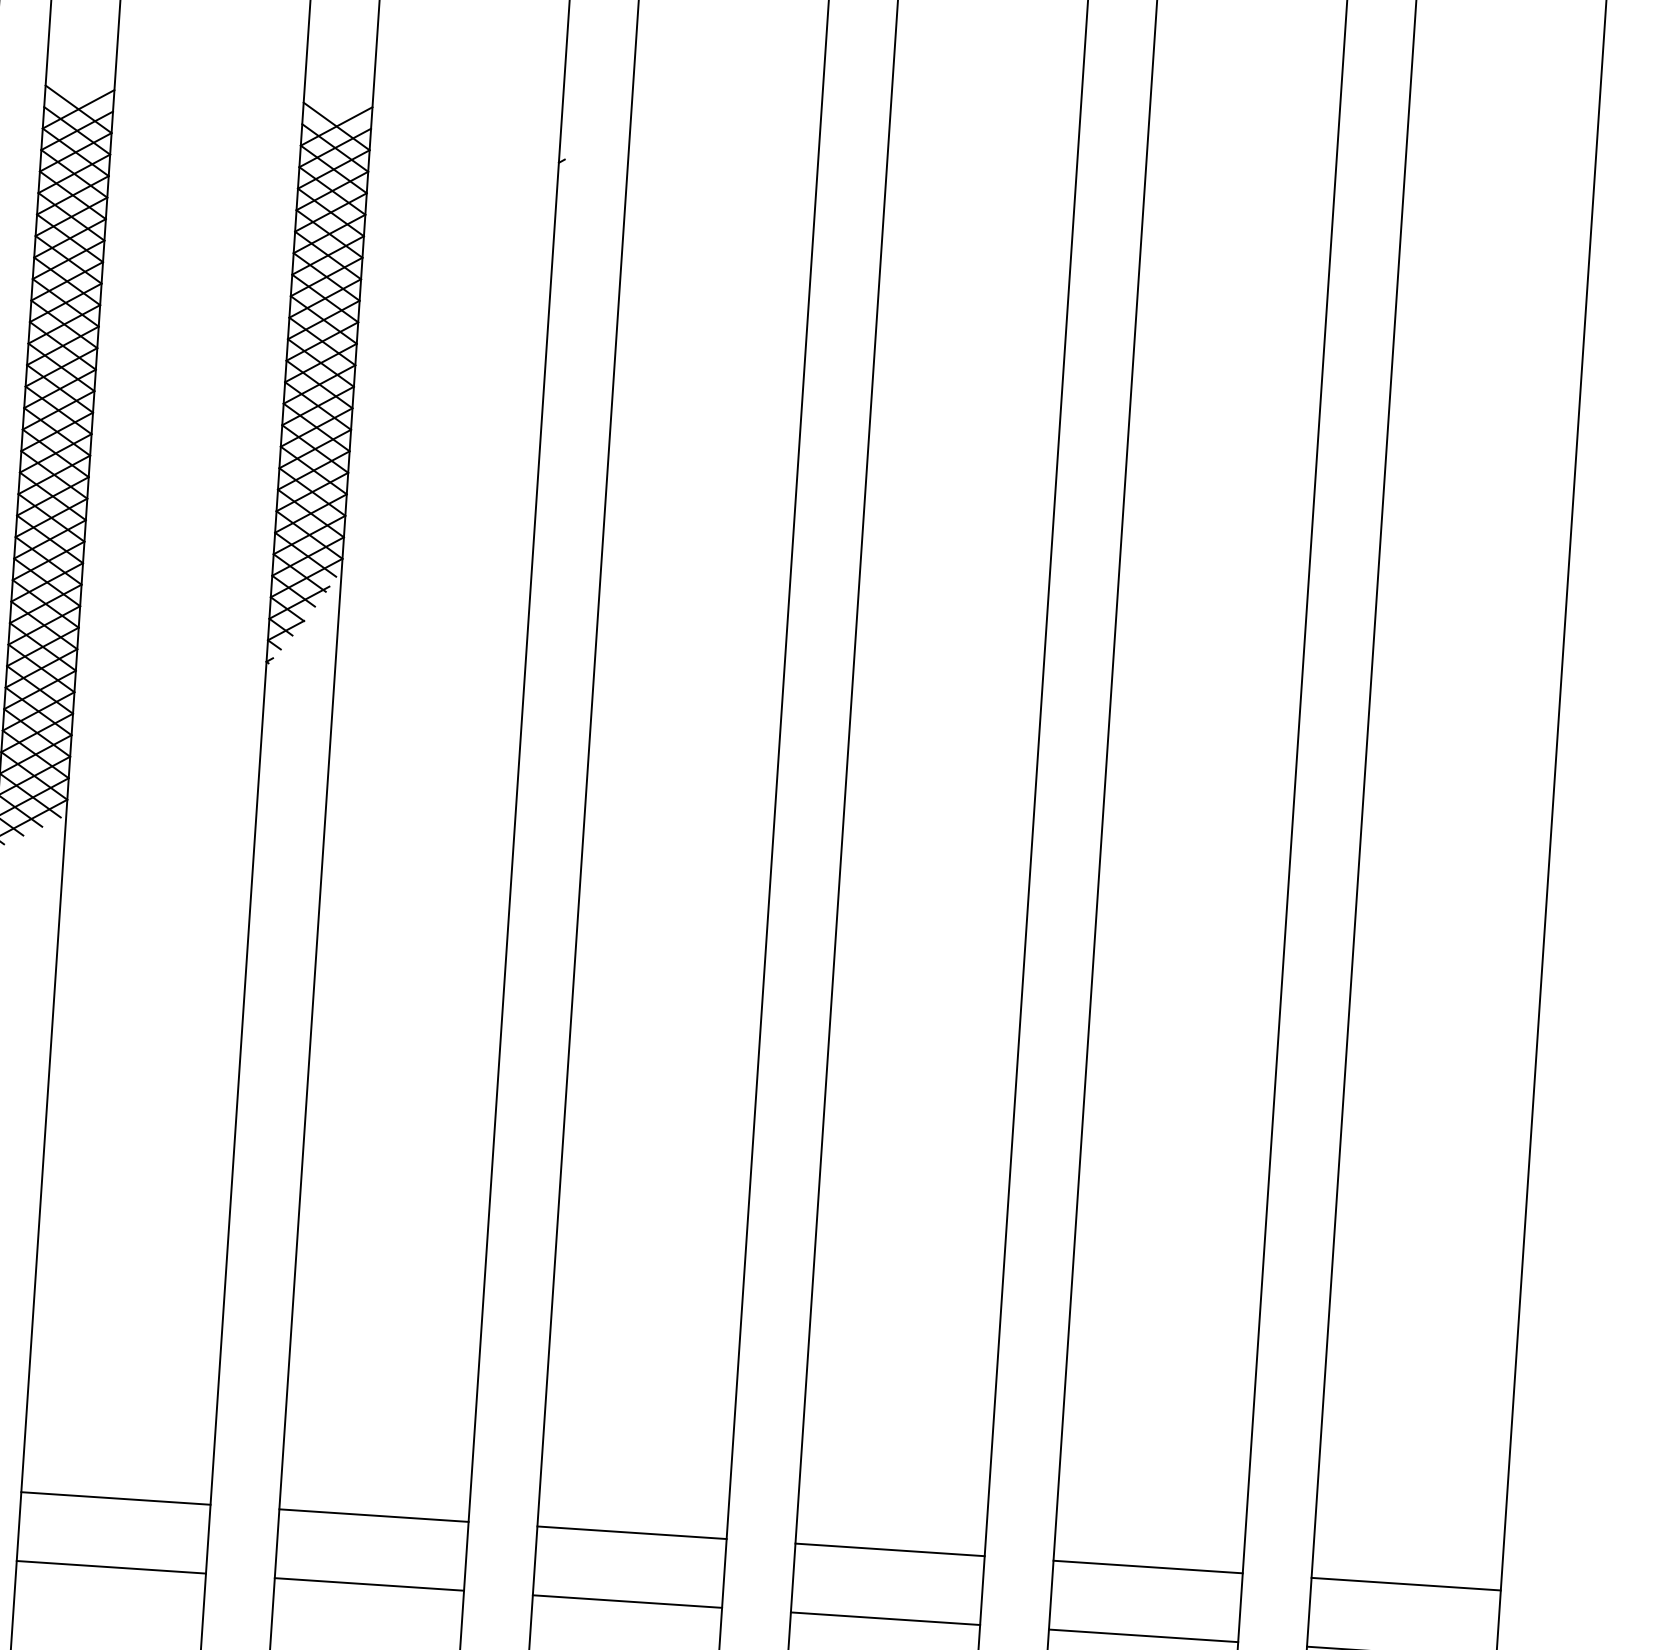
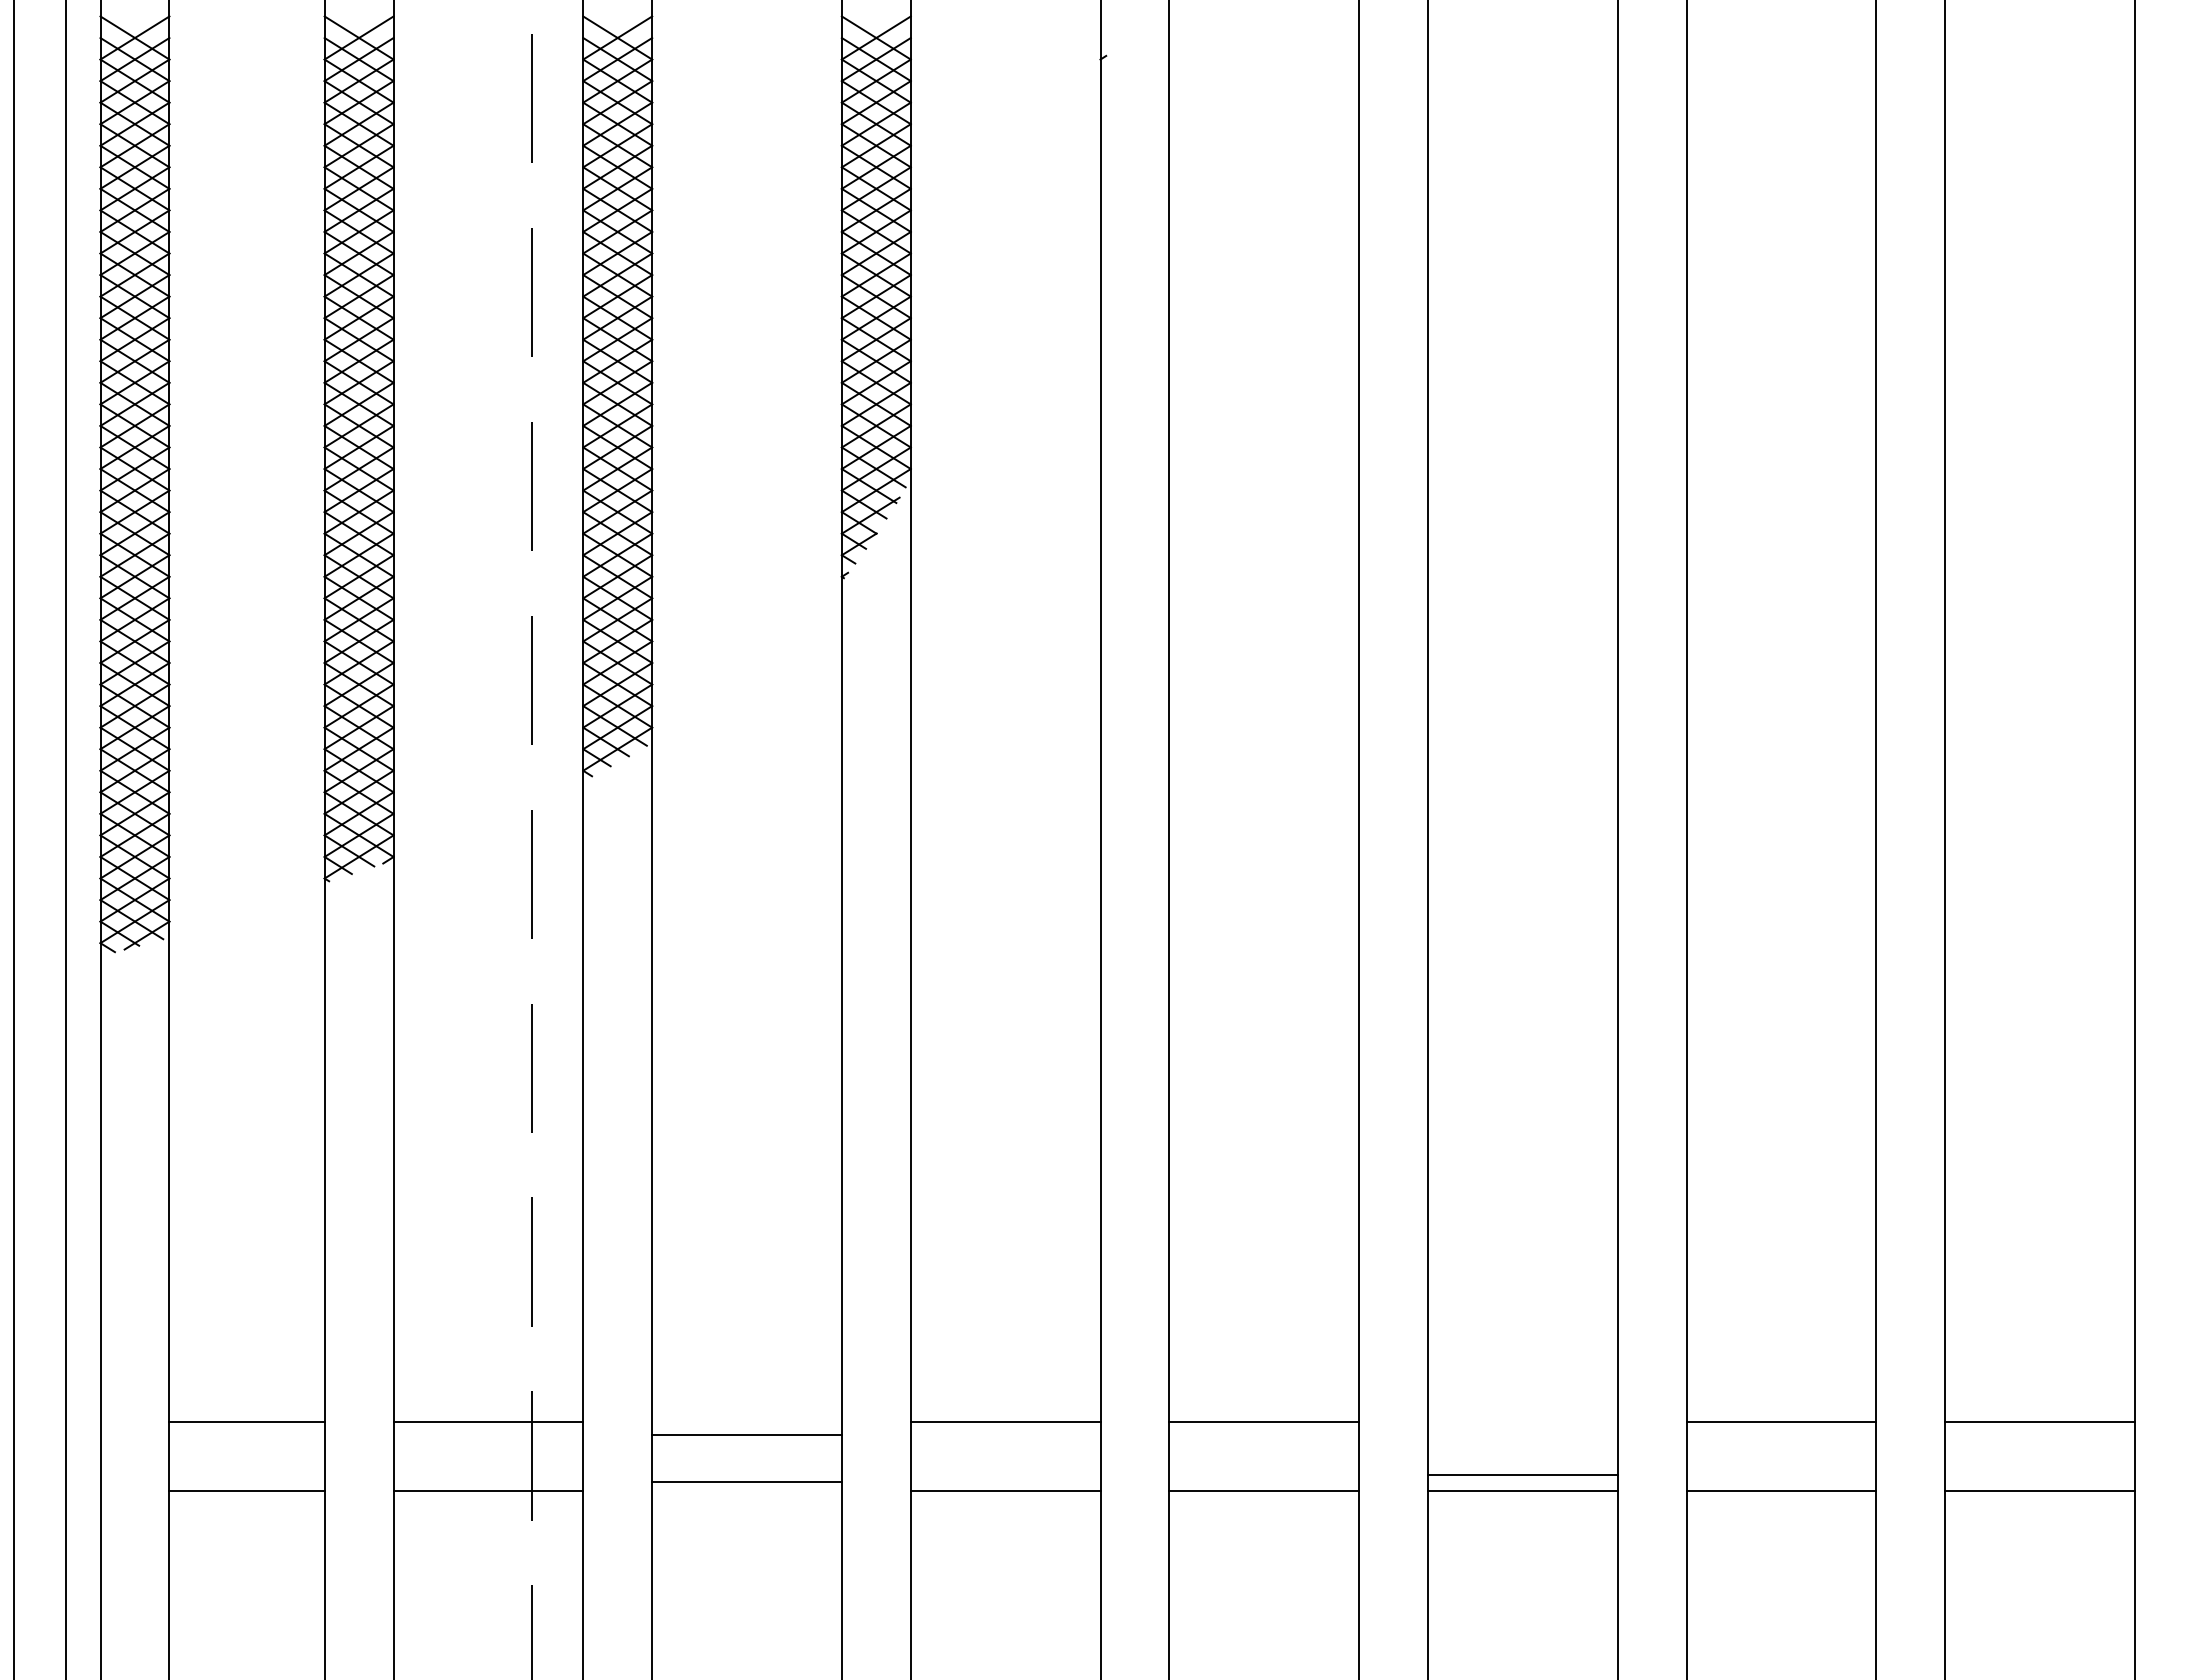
line: (115, 1498) -> (746, 1481), moved
line: (889, 1549) -> (1522, 1474), moved
line: (110, 1567) -> (746, 1434), moved

